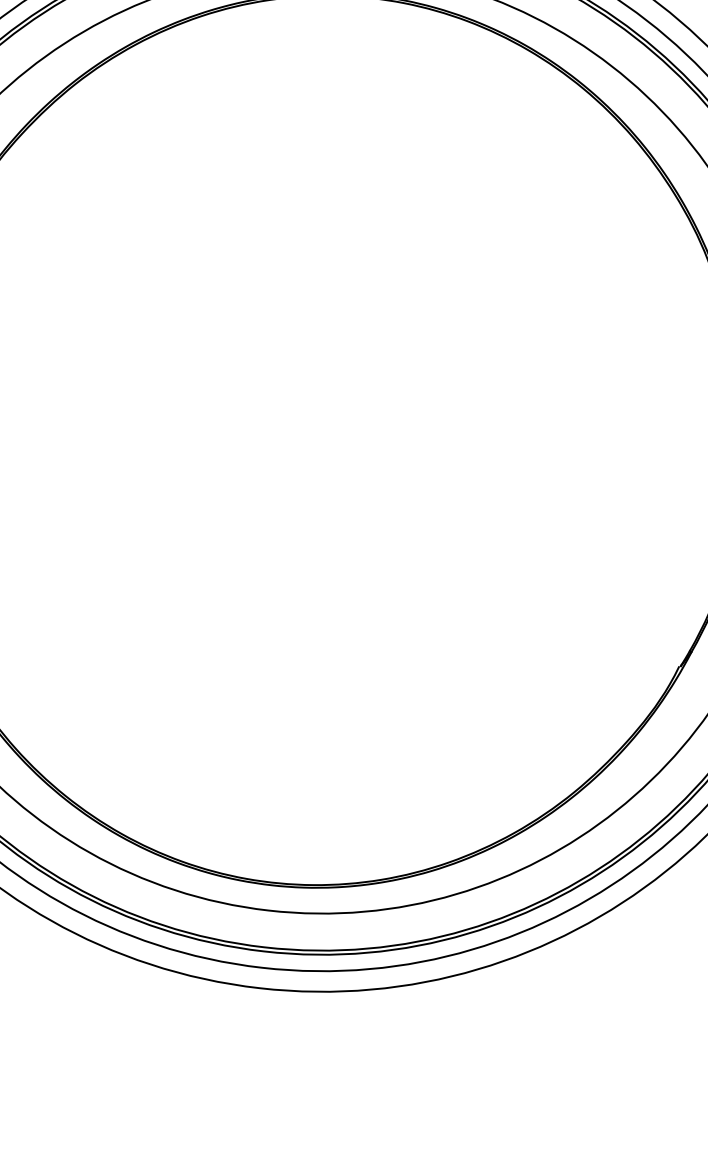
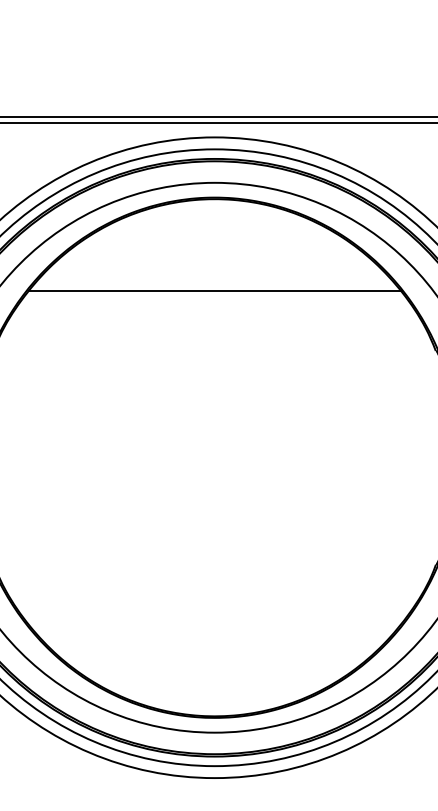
line: (353, 156) -> (214, 291), added

